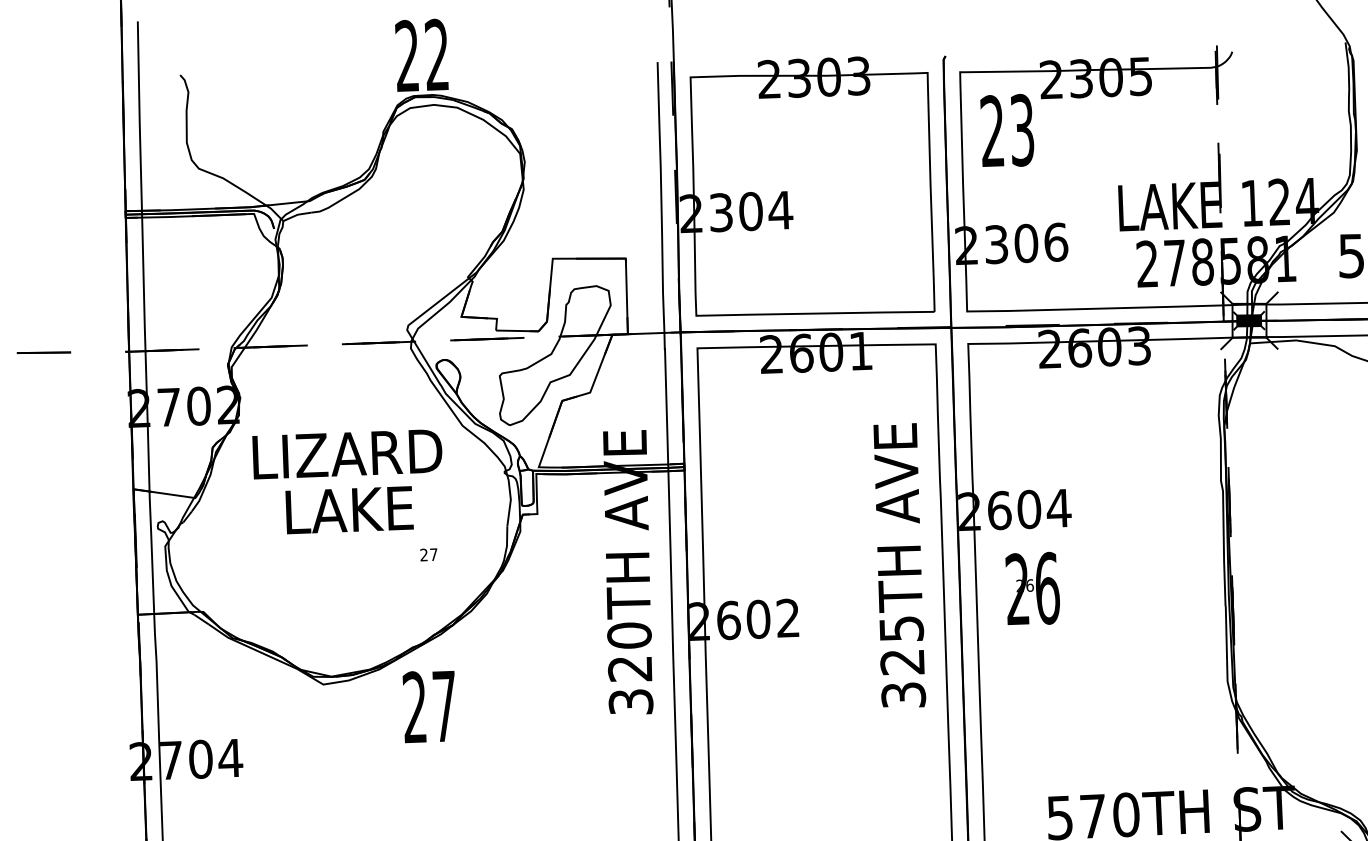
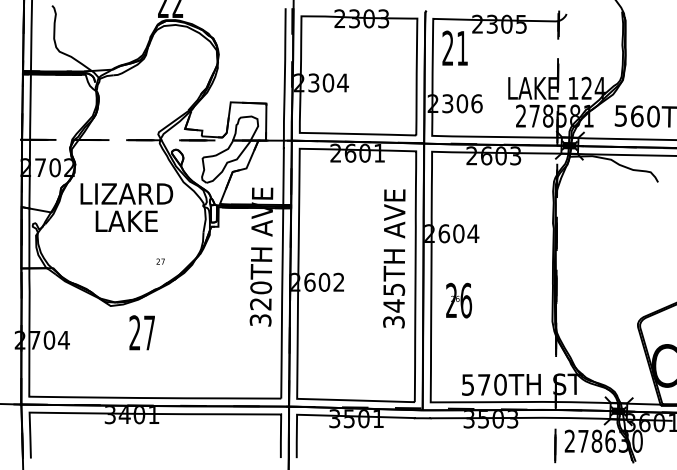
text: (1022, 130) -> (462, 48), 23 -> 21
text: (428, 554) -> (160, 261), moved
text: (1033, 588) -> (459, 300), moved
text: (901, 661) -> (393, 305), 325TH -> 345TH
text: (428, 706) -> (141, 332), moved

